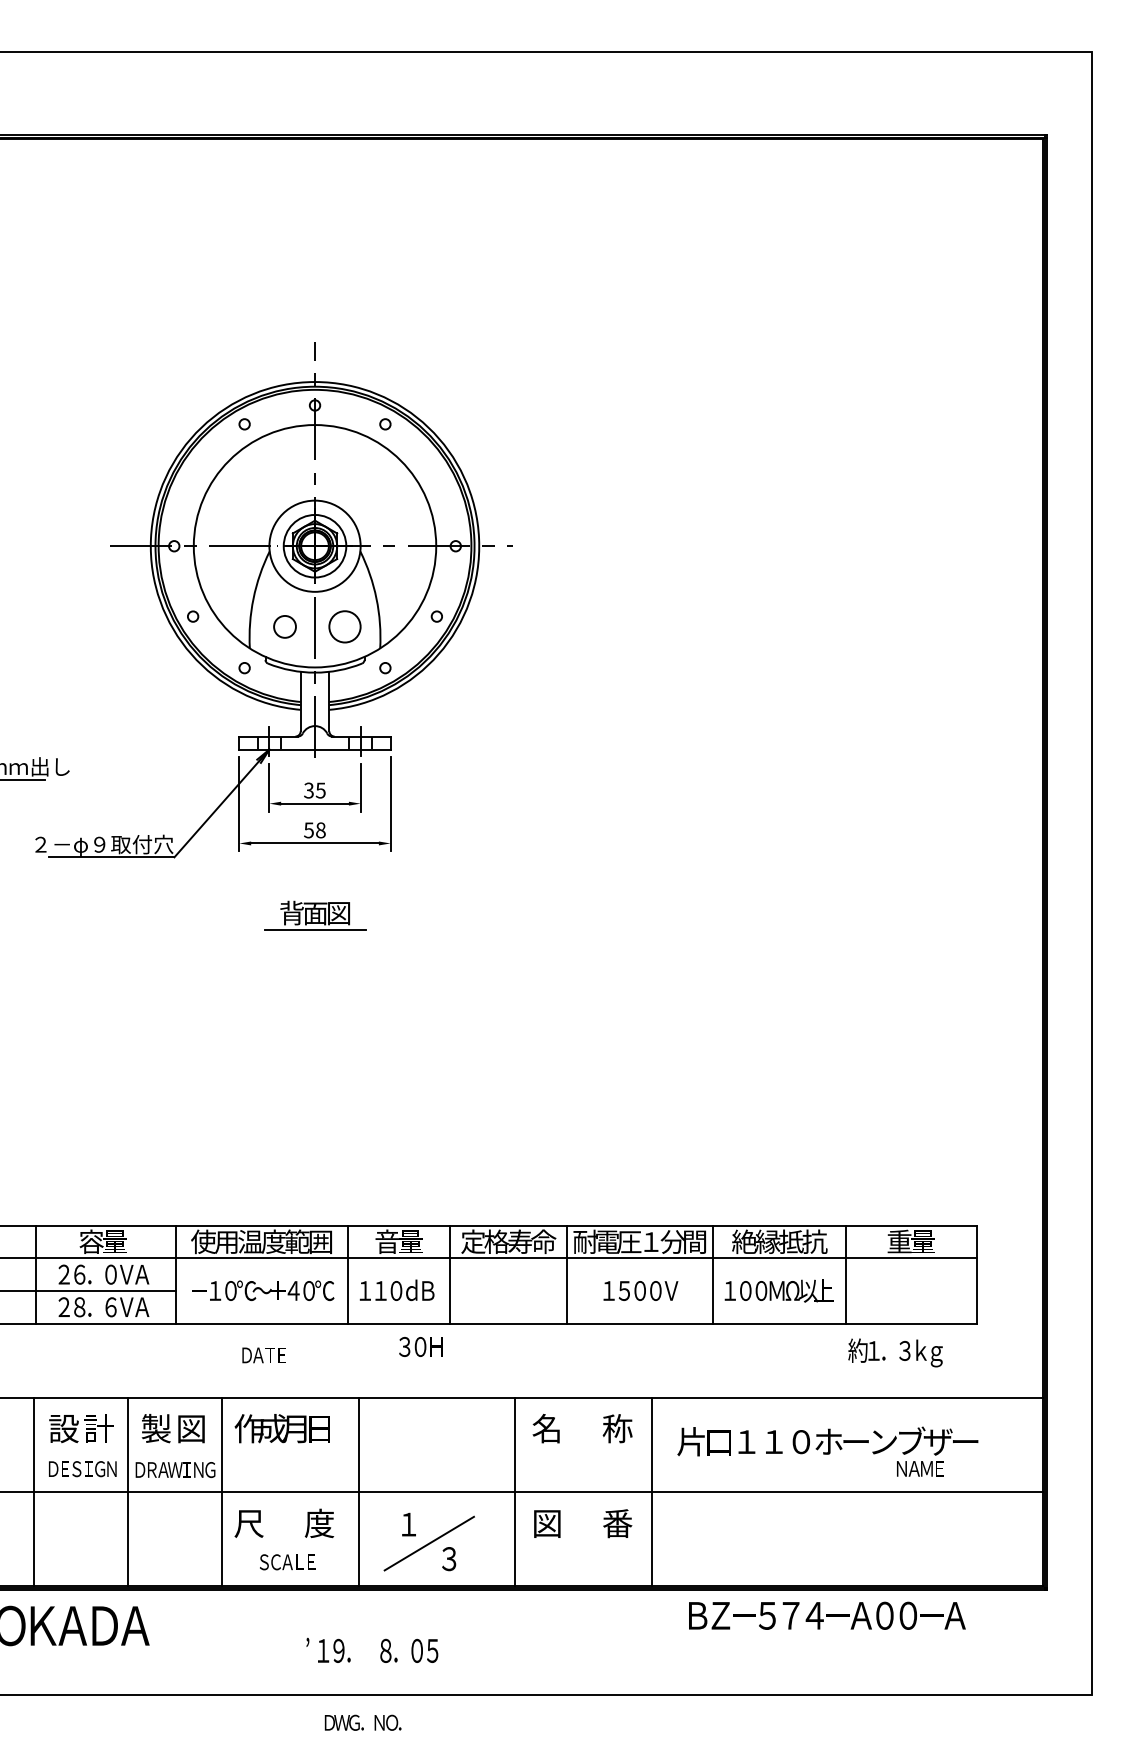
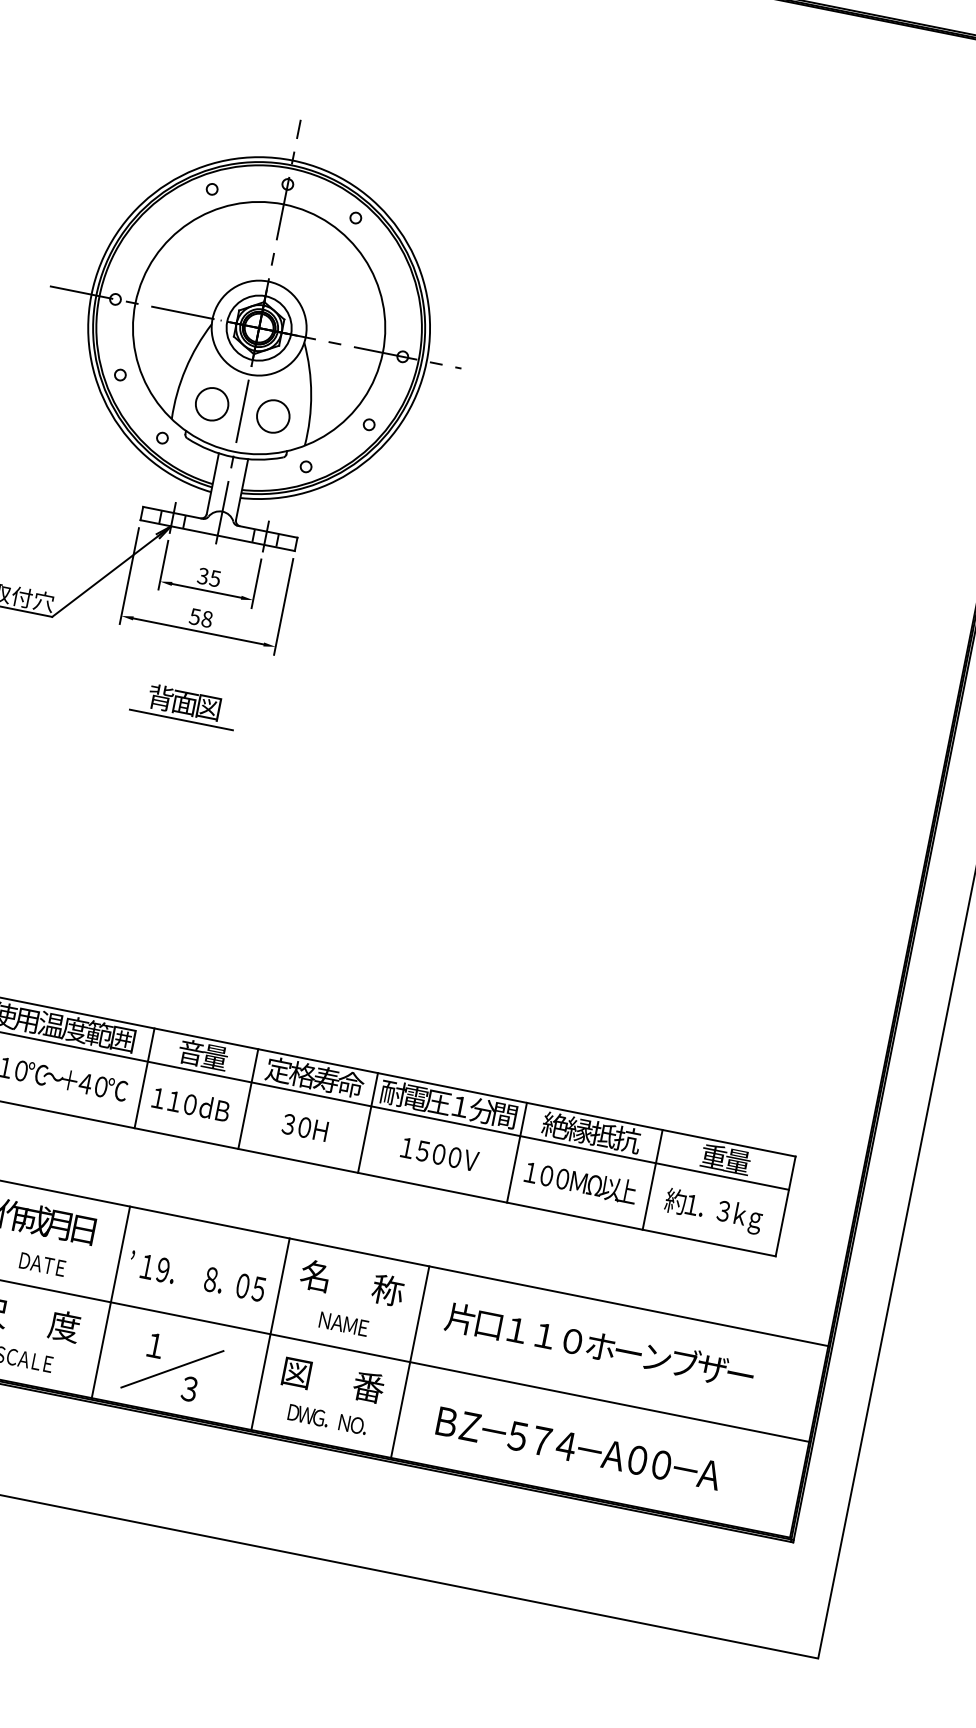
circle: (284, 626) -> (211, 403), size x1.43
text: (420, 1346) -> (304, 1127), moved
text: (895, 1352) -> (713, 1210), moved
text: (263, 1355) -> (41, 1264), moved
text: (920, 1468) -> (344, 1323), moved
text: (827, 1615) -> (579, 1448), moved
text: (372, 1649) -> (197, 1275), moved
text: (362, 1722) -> (327, 1419), moved

